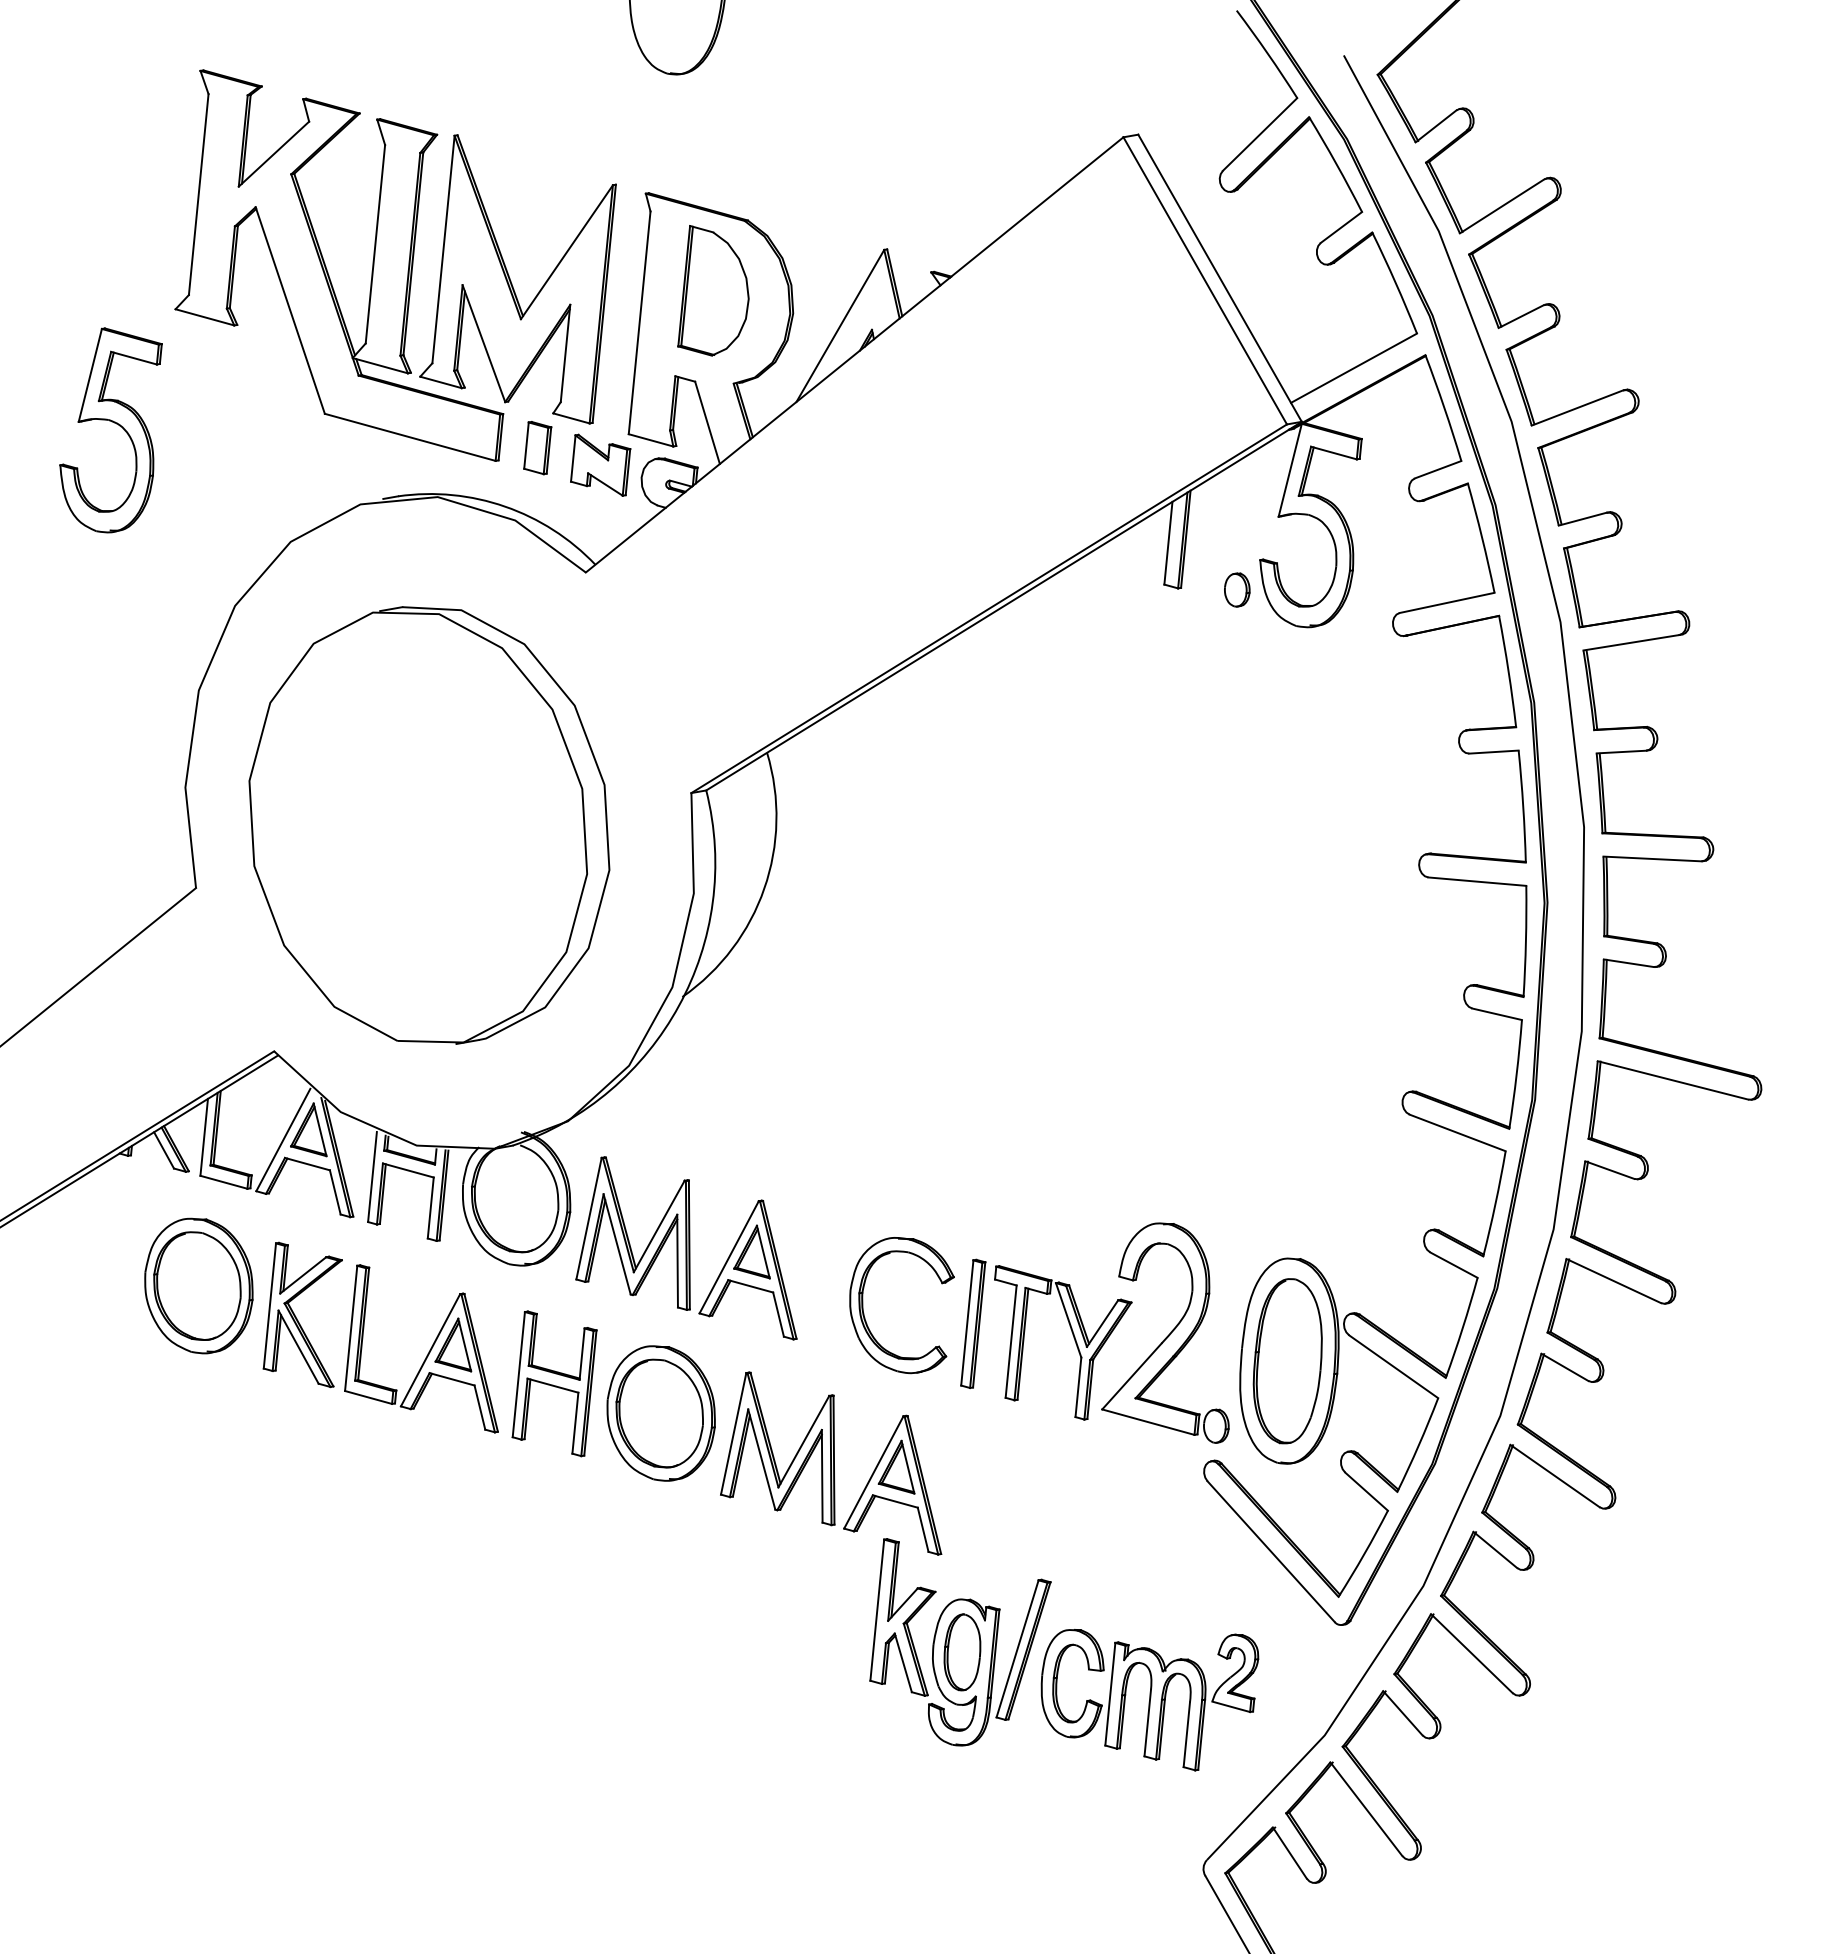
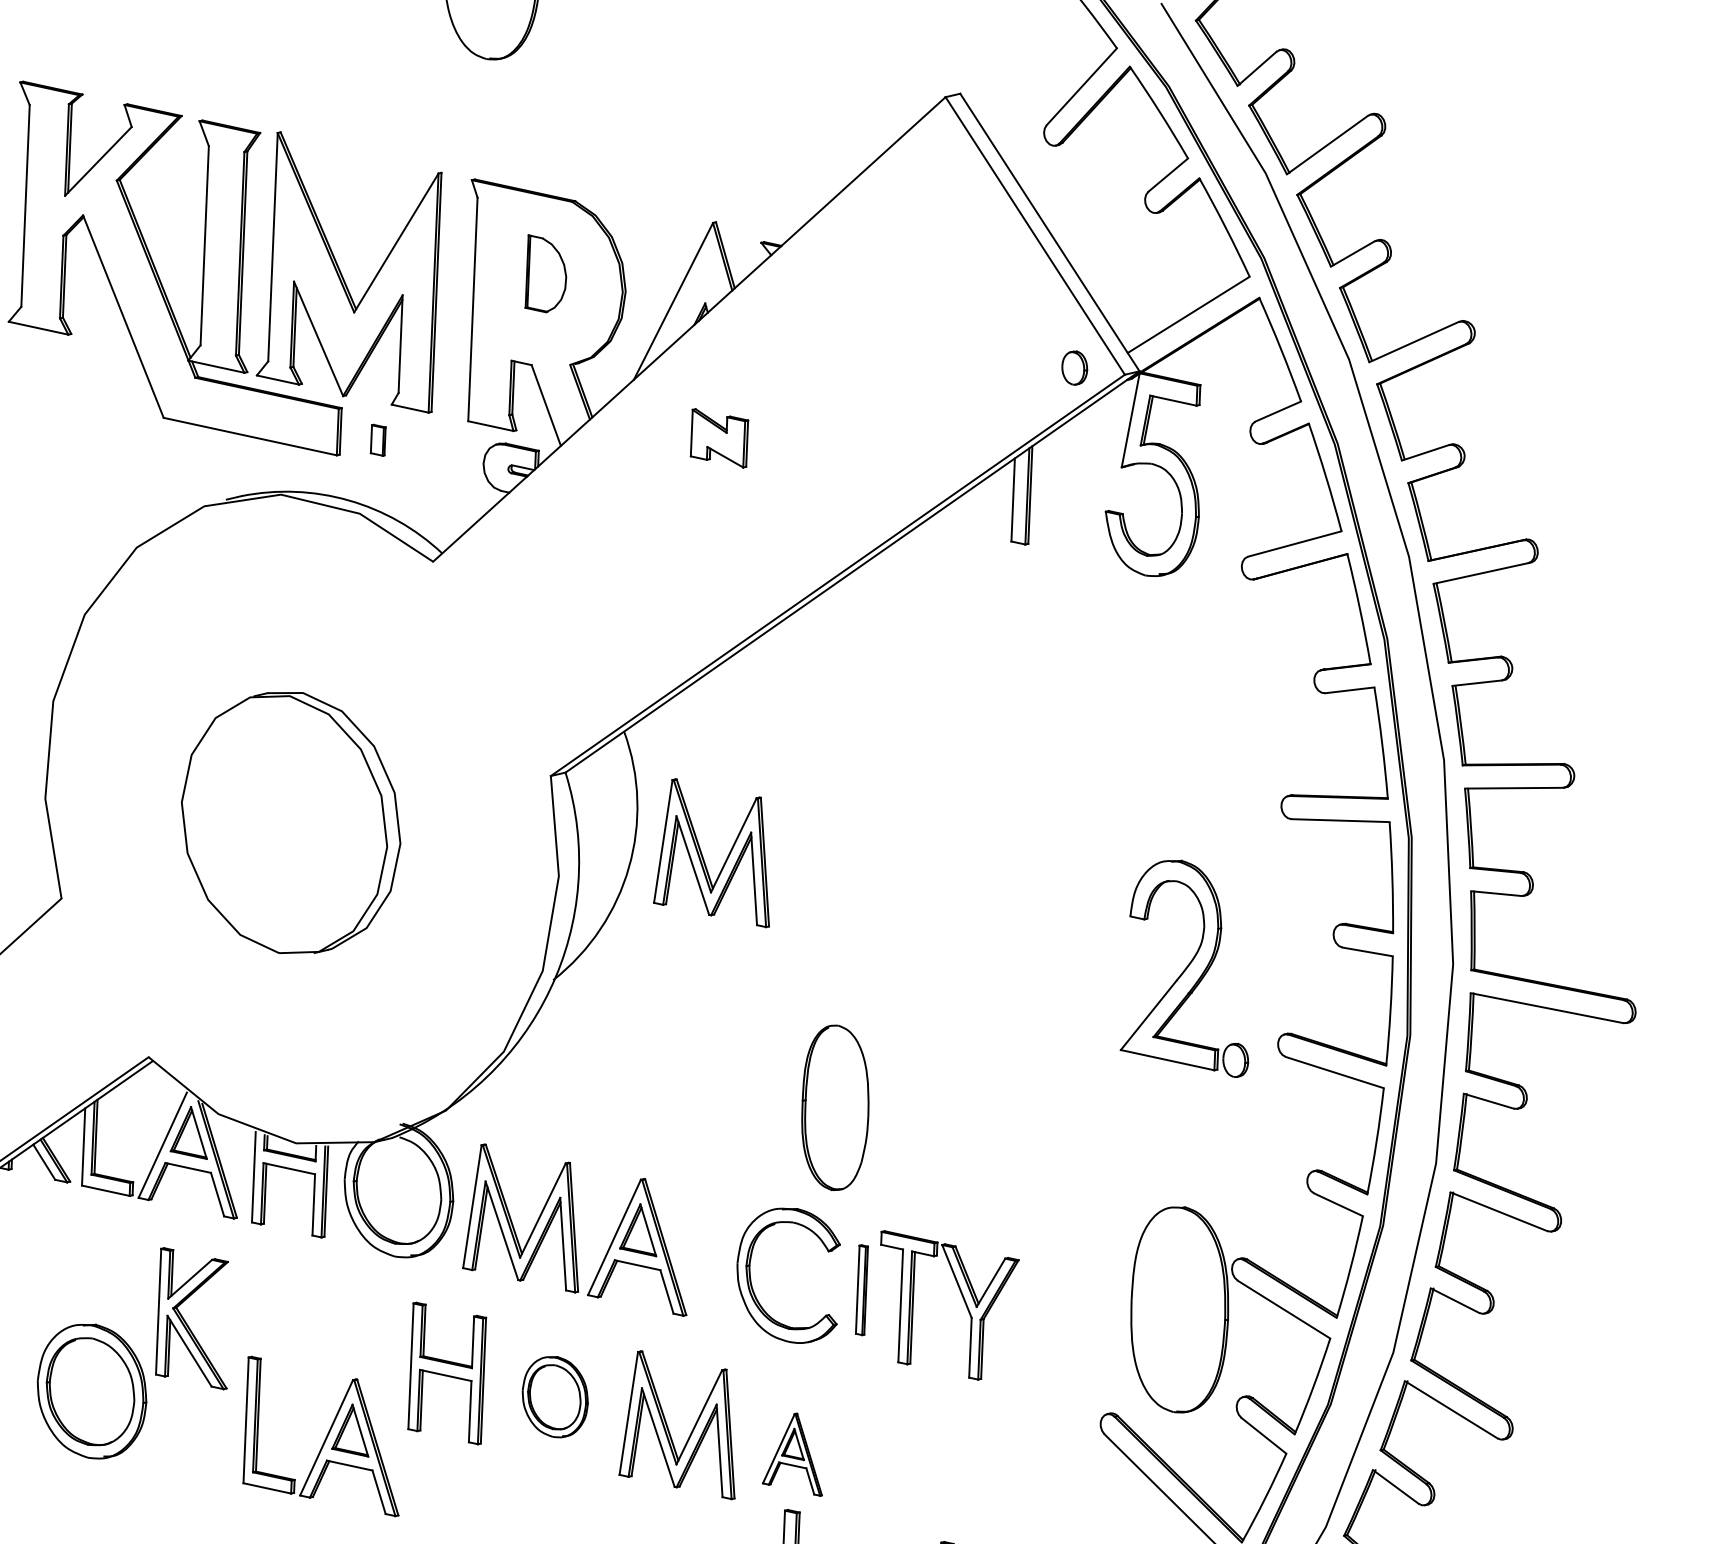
part: (713, 290) -> (544, 273), size x0.6
part: (537, 448) -> (377, 440), size x0.6
part: (600, 464) -> (719, 437), moved
part: (1237, 589) -> (1074, 367), moved
part: (429, 825) -> (291, 823), size x0.6
part: (843, 879) -> (707, 853), added
part: (198, 1285) -> (91, 1391), moved
part: (973, 1323) -> (862, 1289), size x0.7
part: (1165, 1332) -> (1179, 969), moved
part: (428, 1351) -> (324, 1439), moved
part: (1287, 1361) -> (834, 1108), moved
part: (660, 1413) -> (554, 1397), size x0.6
part: (892, 1484) -> (790, 1455), size x0.6

